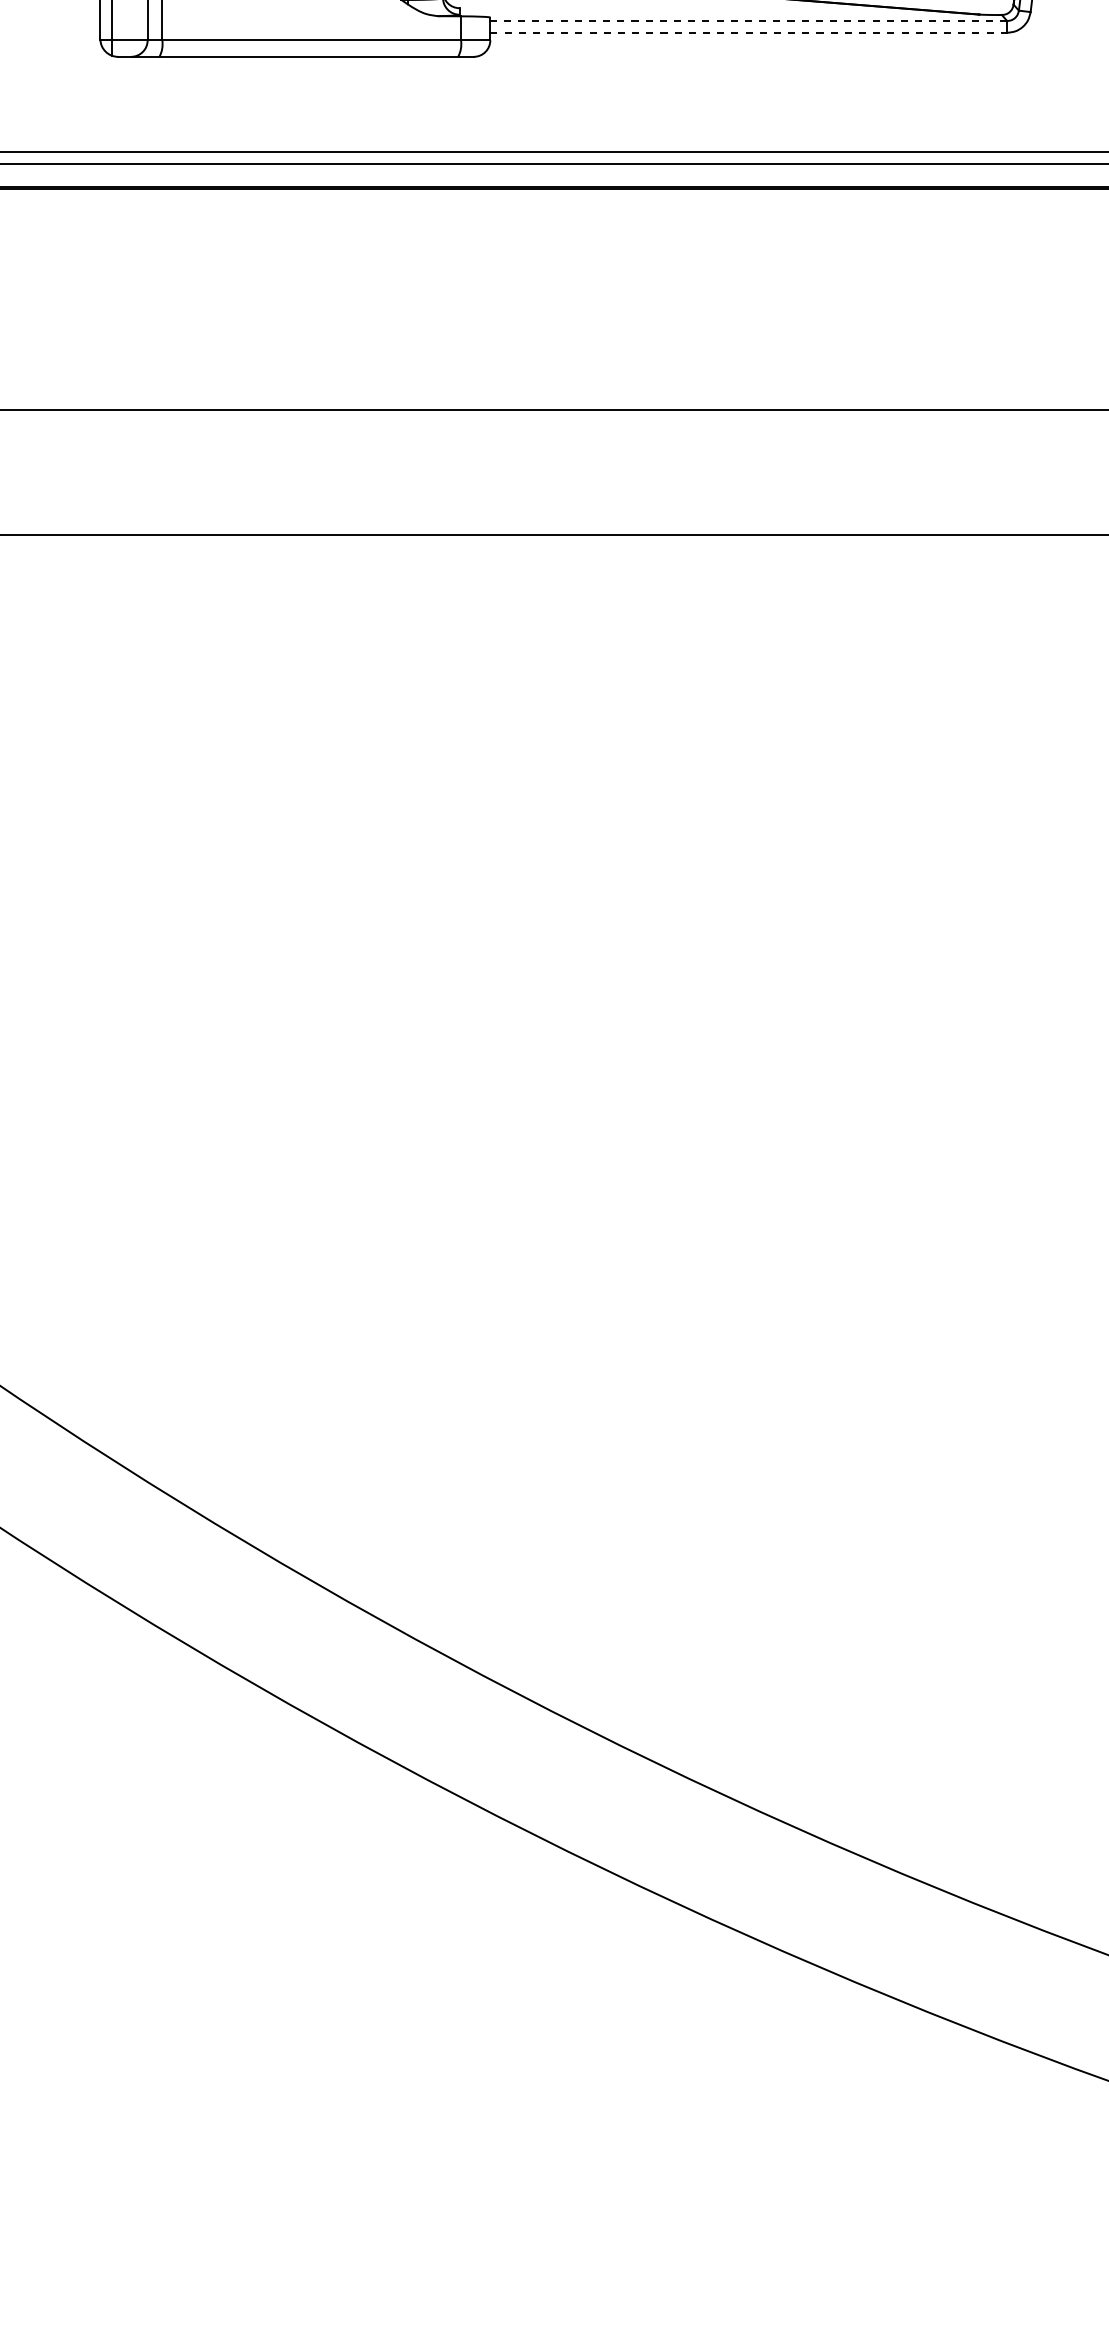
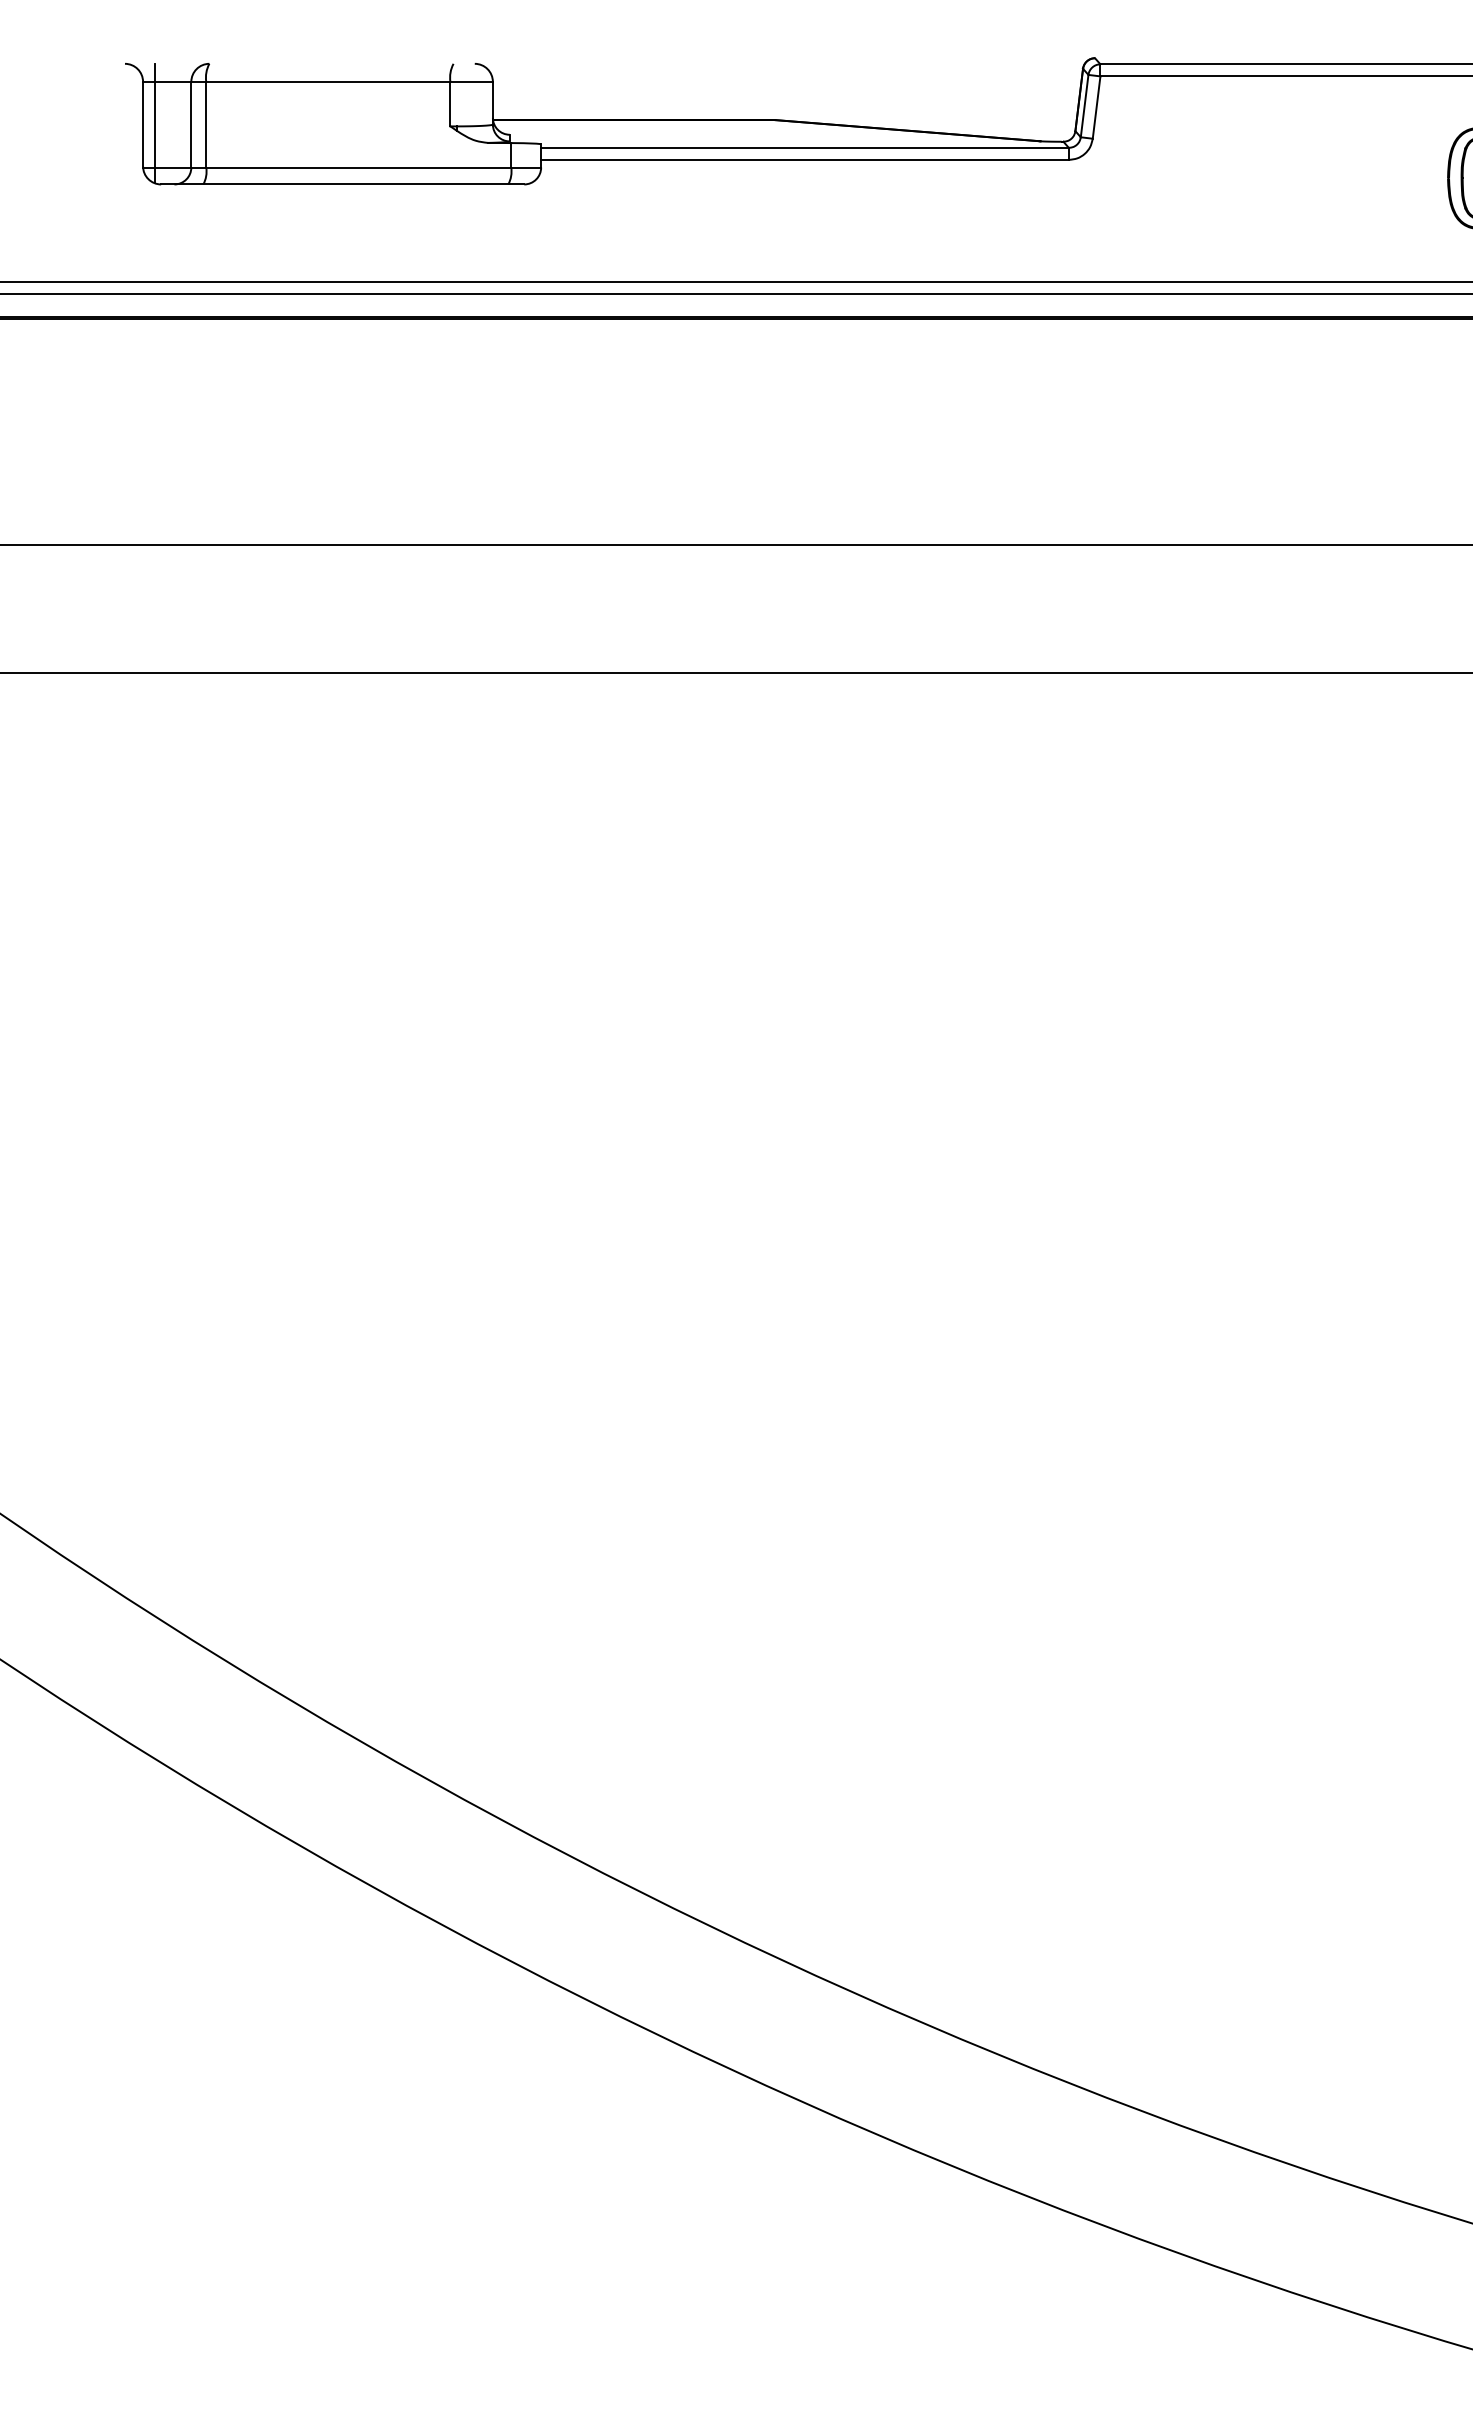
line: (749, 20) -> (805, 147), dashed -> solid
line: (749, 32) -> (805, 159), dashed -> solid

